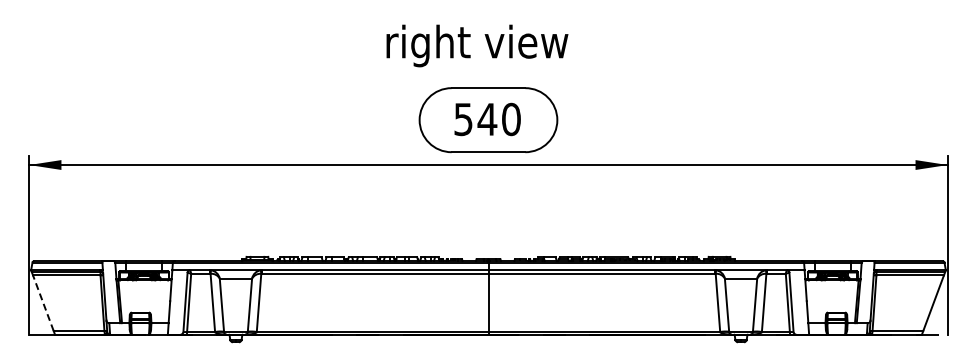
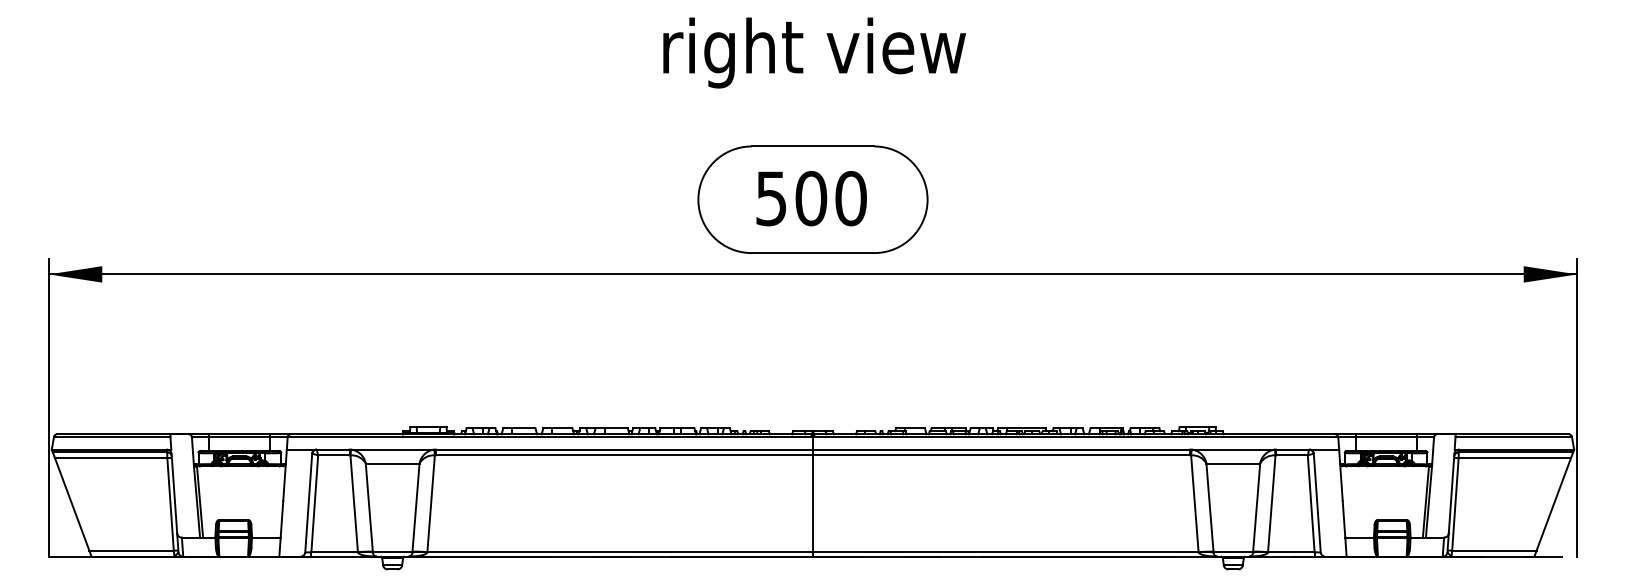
text: (477, 45) -> (814, 52), moved
text: (487, 119) -> (811, 198), 540 -> 500
line: (43, 303) -> (72, 504), dashed -> solid

